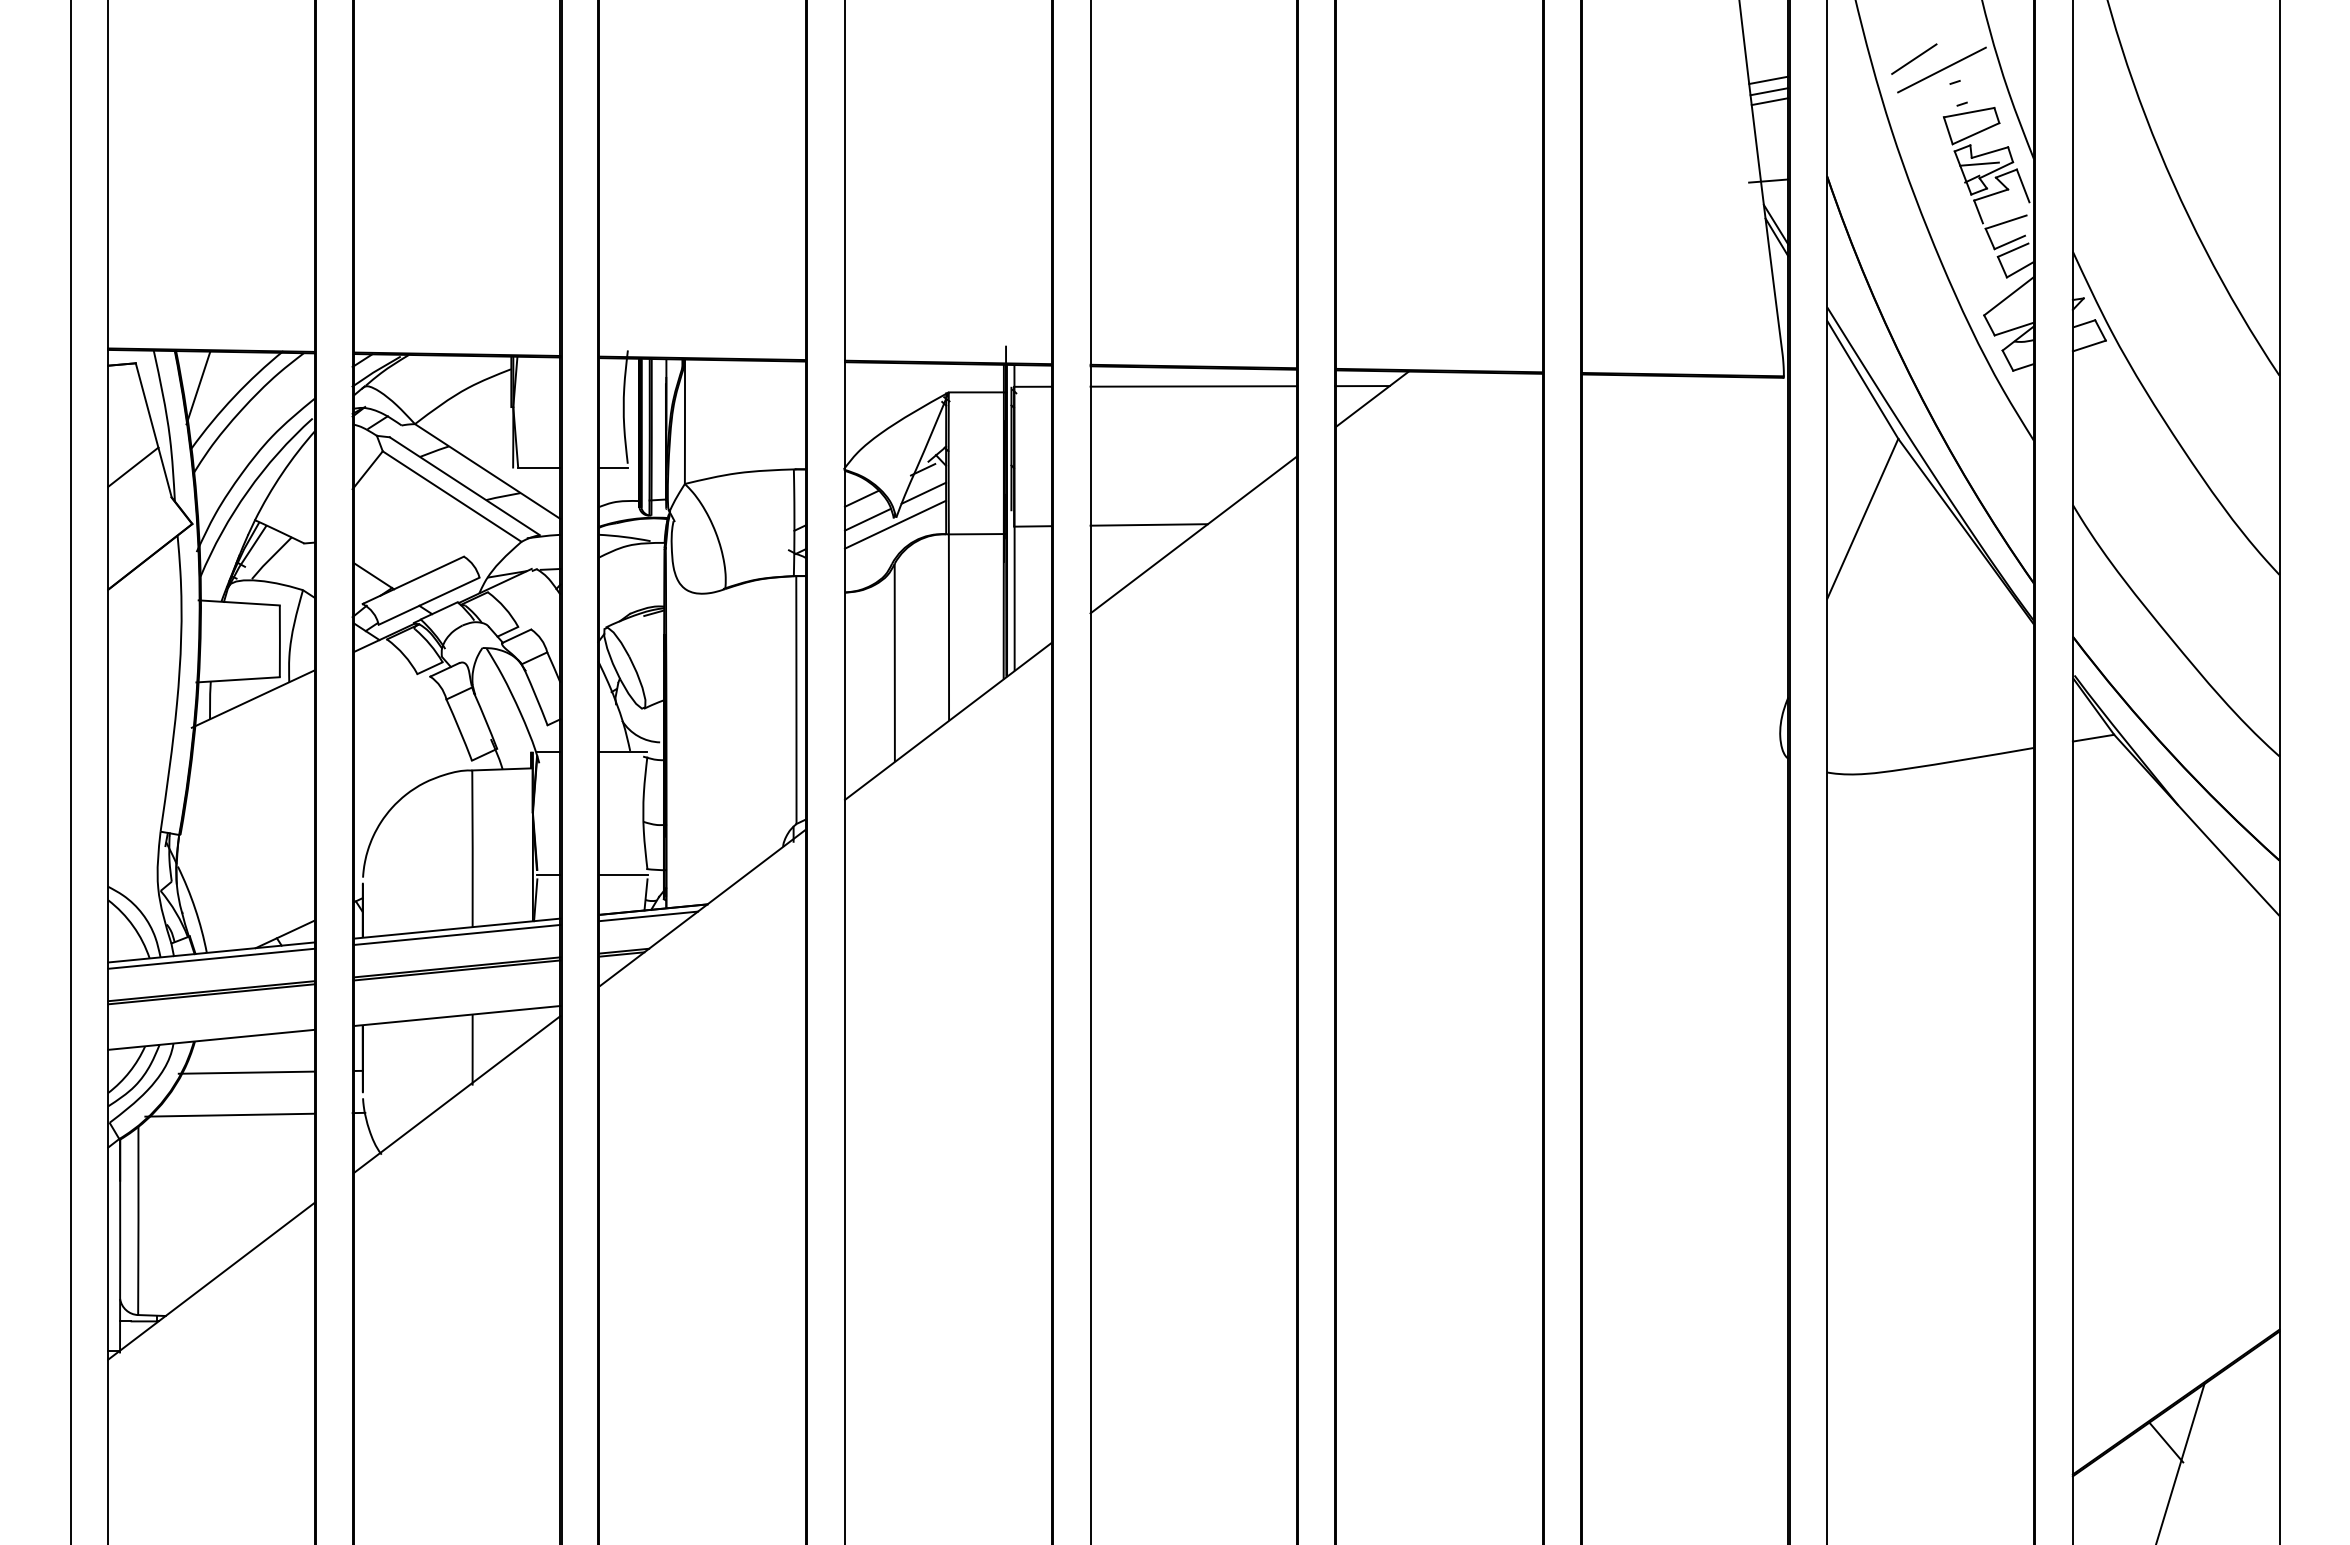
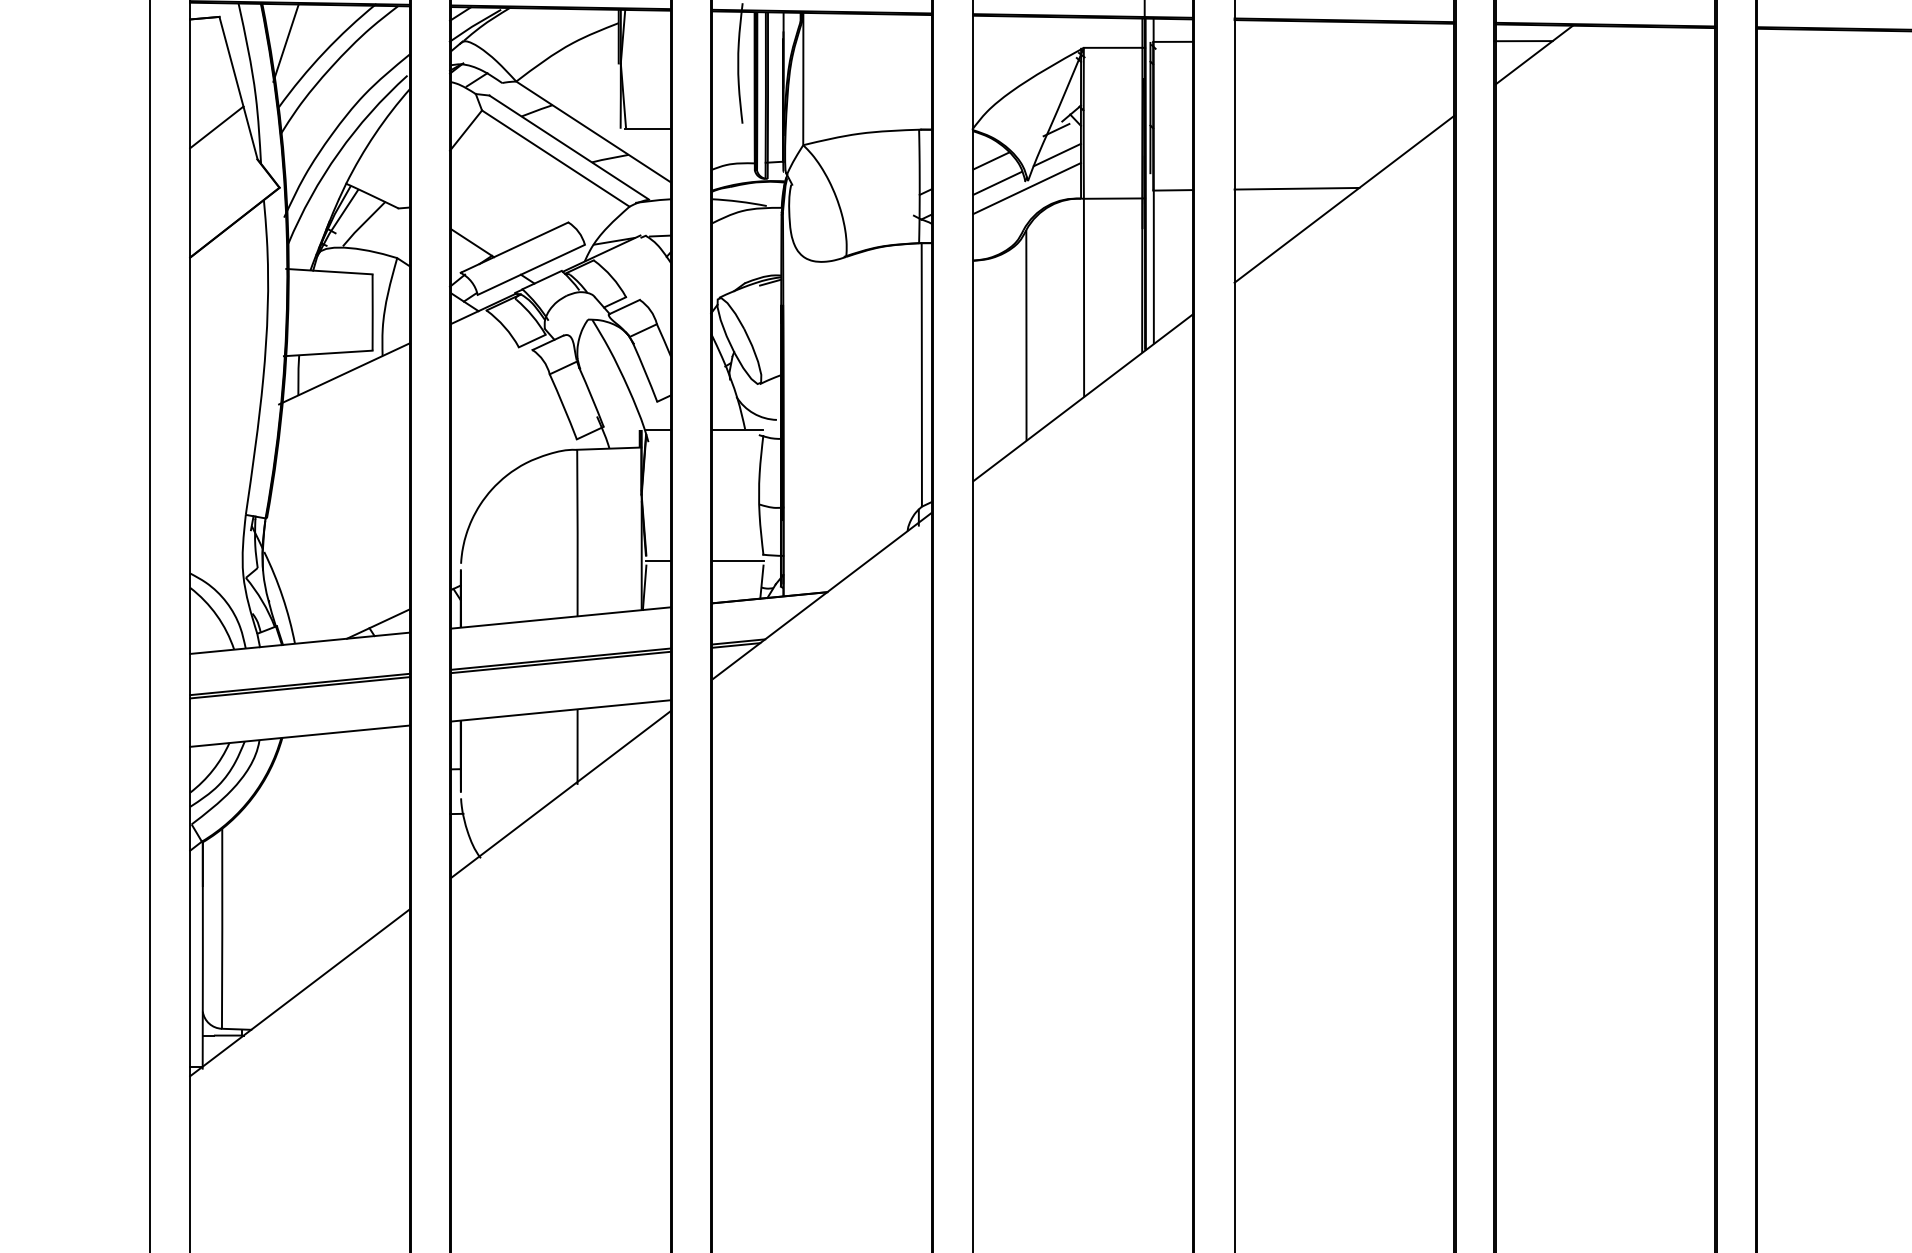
line: (1193, 386) -> (1344, 41), removed
line: (613, 468) -> (727, 128), removed
line: (648, 916) -> (764, 605), removed
line: (456, 934) -> (560, 624), removed
line: (211, 958) -> (299, 649), removed
line: (246, 1072) -> (337, 770), removed
line: (229, 1114) -> (319, 815), removed

